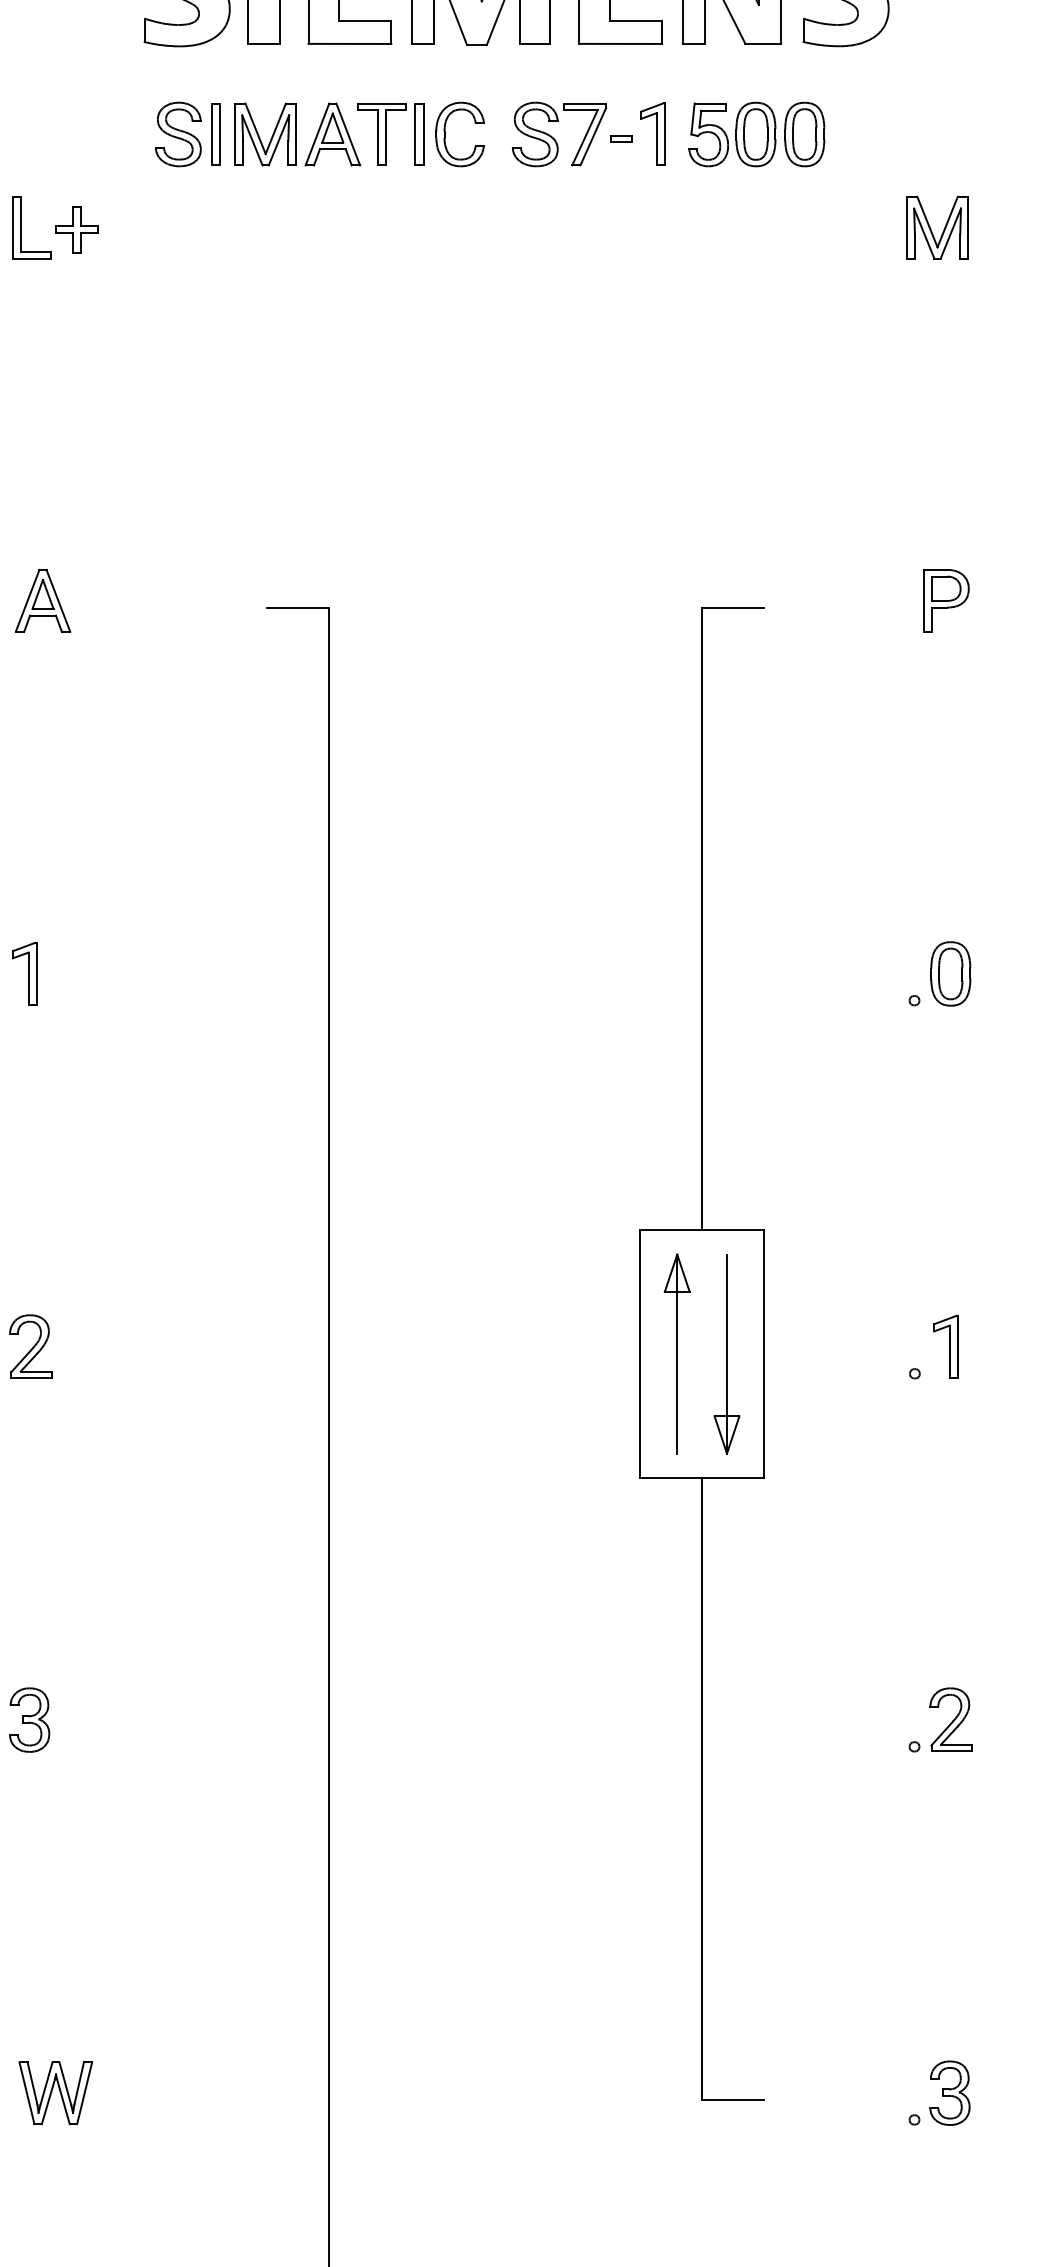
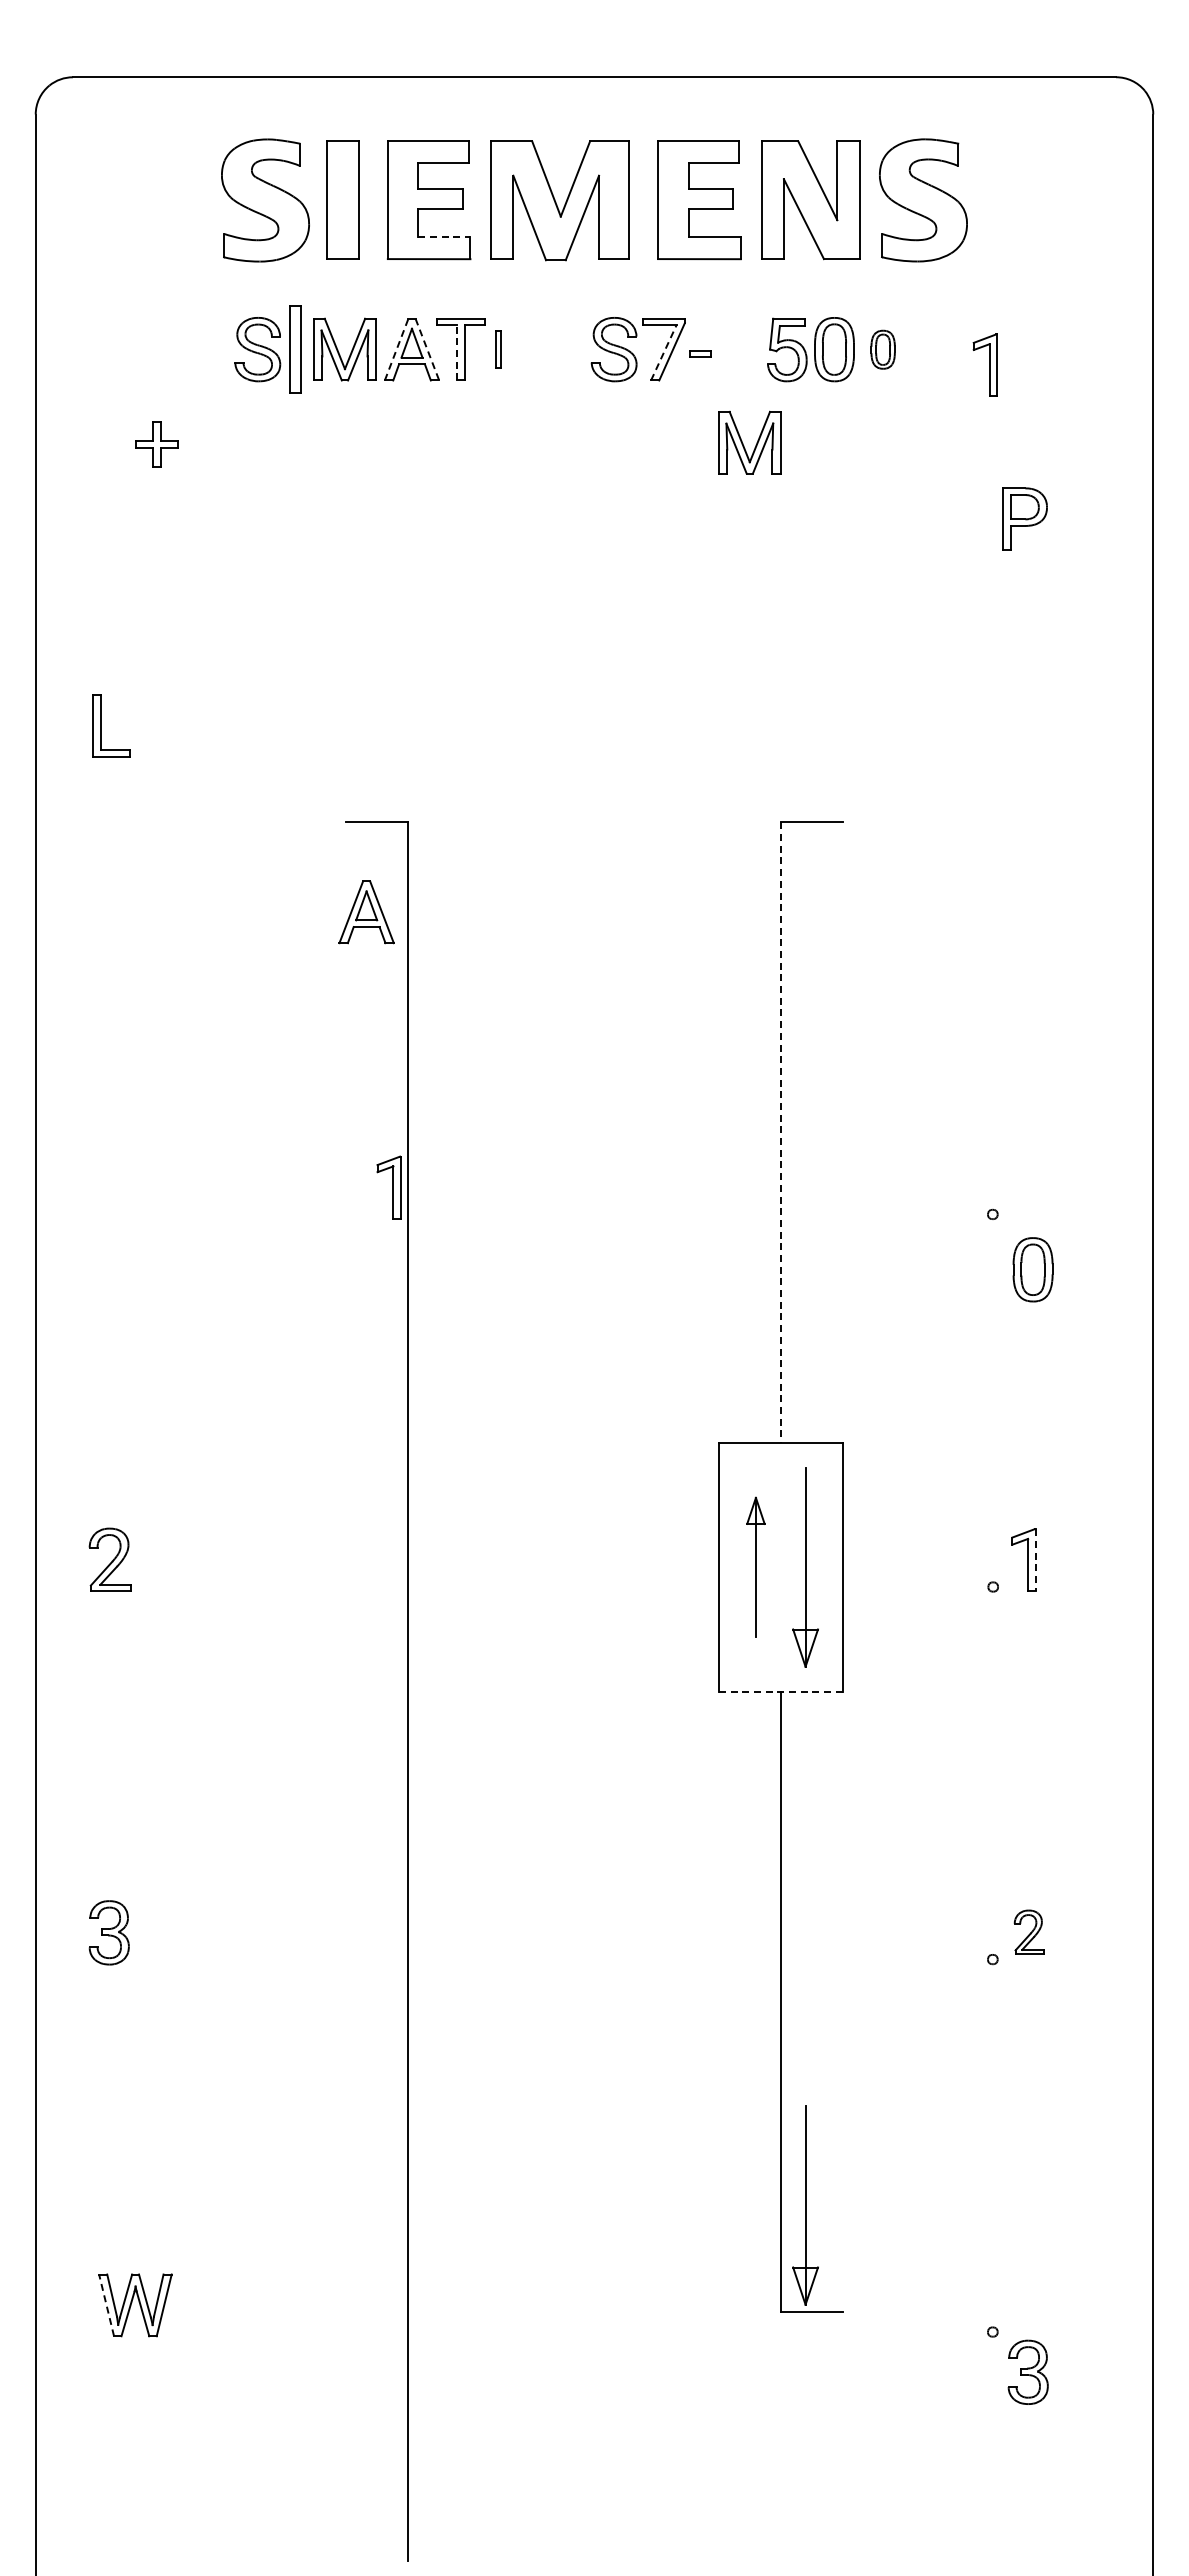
line: (365, 21) -> (444, 236), solid -> dashed
part: (651, 133) -> (984, 364), moved
part: (215, 134) -> (294, 349), size x1.4
line: (317, 134) -> (396, 349), solid -> dashed
part: (419, 134) -> (498, 349), size x0.6
part: (445, 134) -> (524, 349), removed
part: (804, 134) -> (882, 349), size x0.6
line: (348, 135) -> (427, 350), solid -> dashed
line: (377, 137) -> (456, 352), solid -> dashed
line: (585, 137) -> (664, 352), solid -> dashed
part: (21, 227) -> (101, 725), moved
part: (937, 227) -> (749, 442), moved
part: (946, 600) -> (1024, 518), moved
part: (42, 601) -> (366, 912), moved
line: (701, 919) -> (780, 1133), solid -> dashed
part: (23, 973) -> (388, 1187), moved
part: (950, 973) -> (1032, 1269), moved
line: (958, 1347) -> (1036, 1560), solid -> dashed
part: (676, 1354) -> (755, 1567), size x0.7
line: (701, 1478) -> (780, 1691), solid -> dashed
part: (950, 1719) -> (1028, 1932), size x0.7
part: (726, 1993) -> (805, 2205), added
part: (949, 2092) -> (1027, 2371), moved
line: (26, 2093) -> (106, 2305), solid -> dashed

